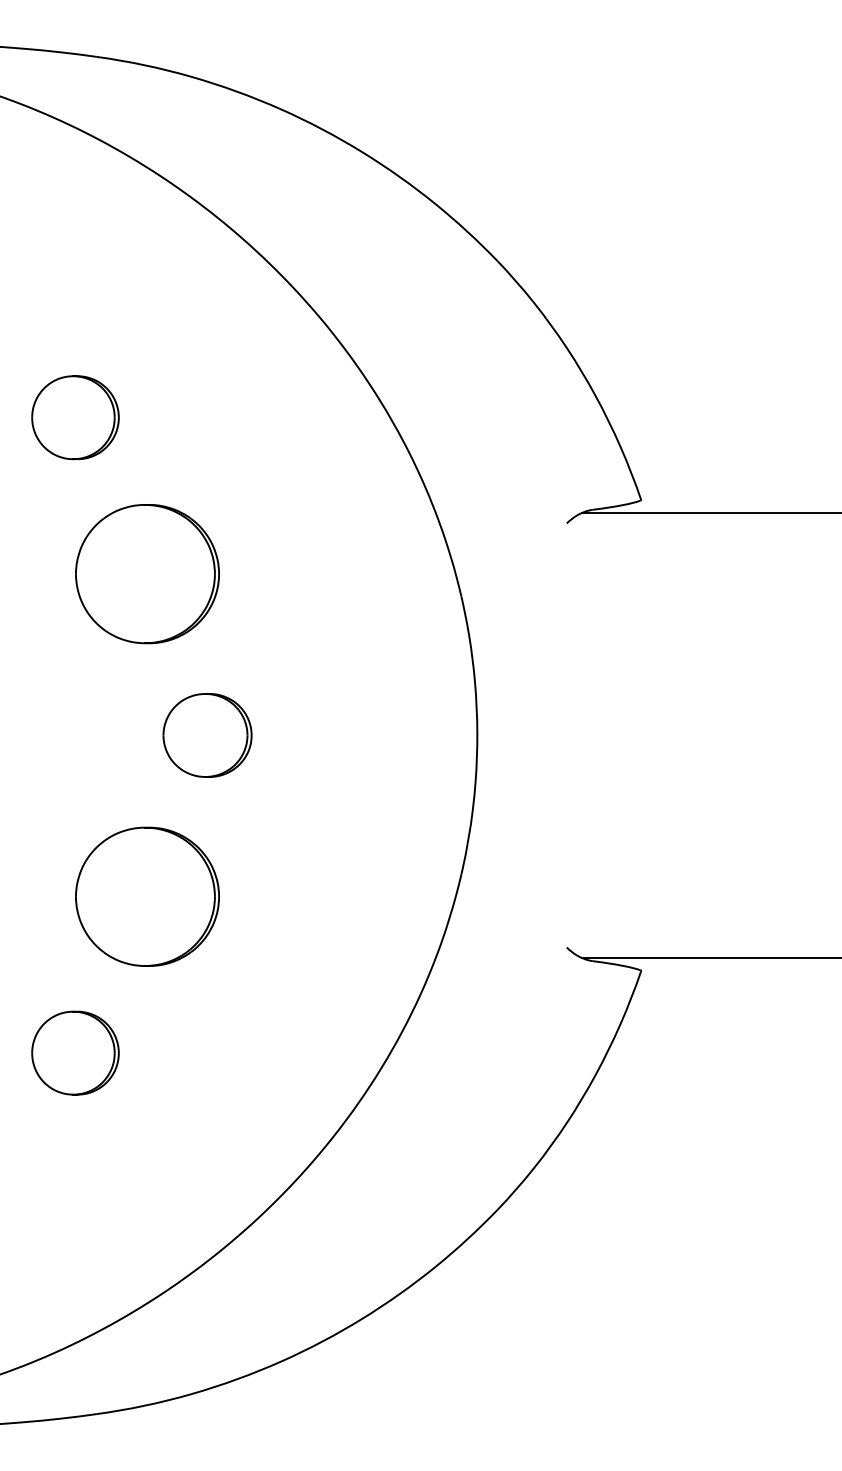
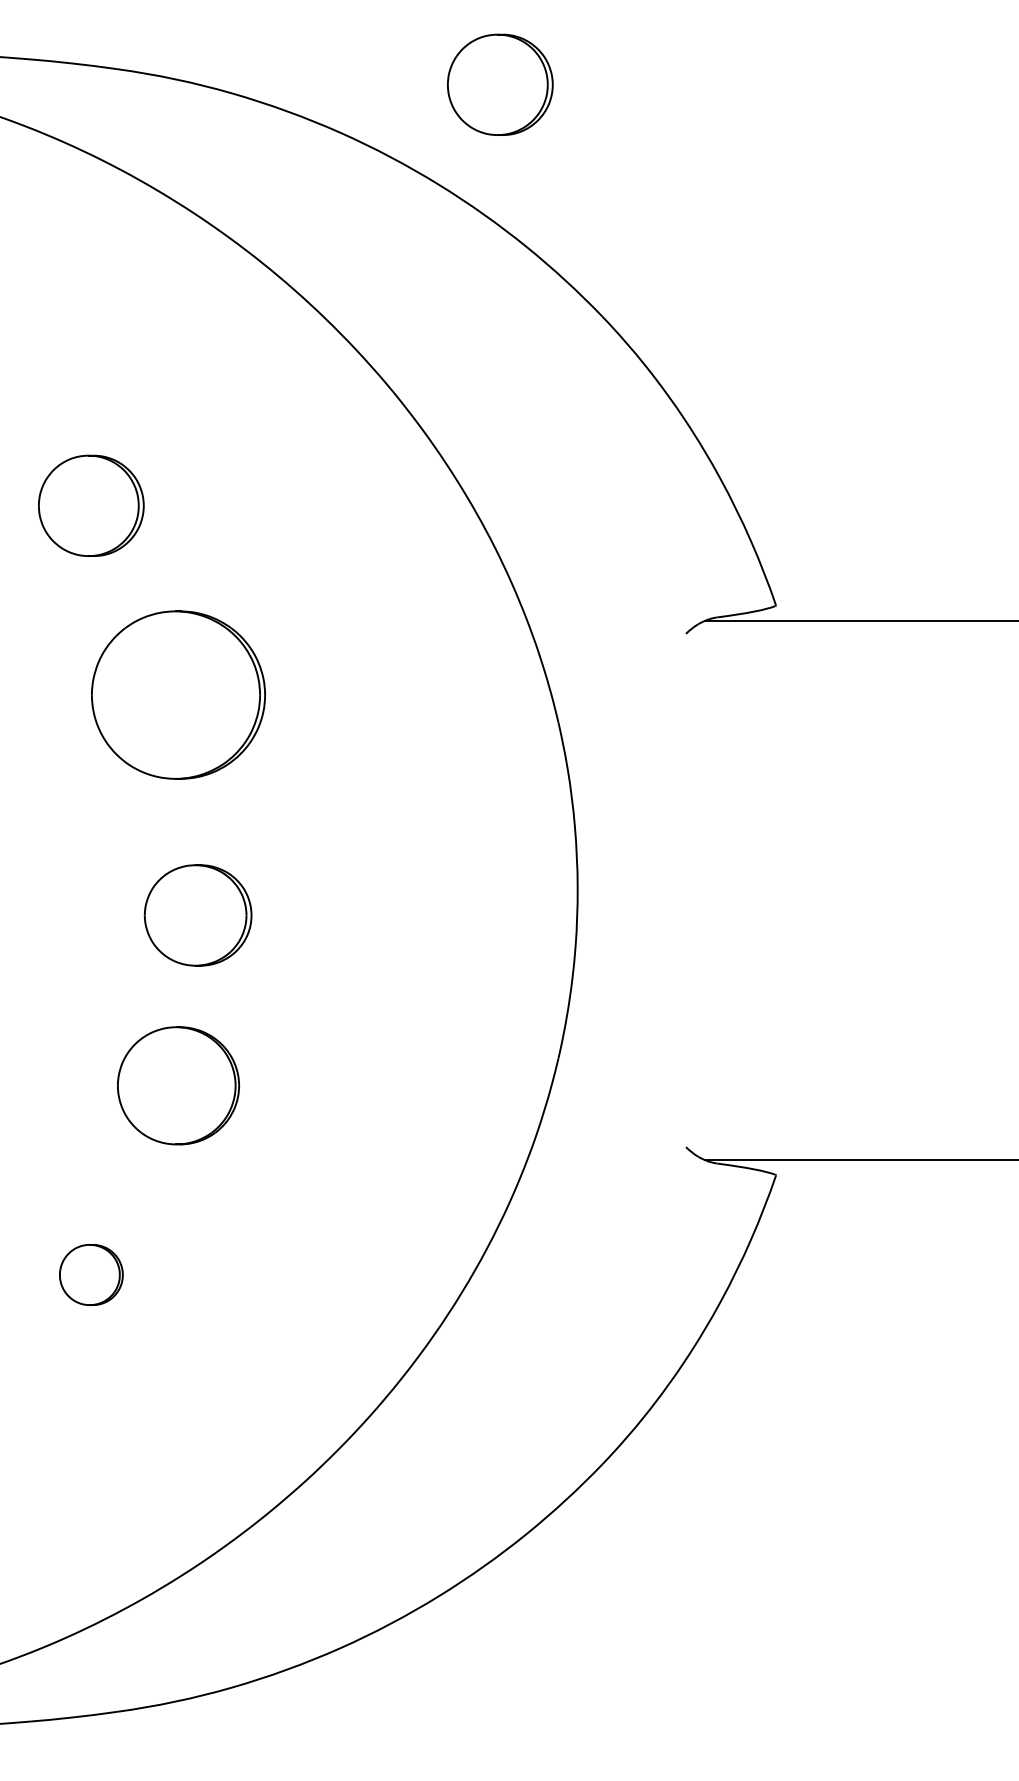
part: (413, 69) -> (500, 84), added
part: (207, 735) -> (197, 915), moved
part: (147, 896) -> (178, 1085), size x0.7
part: (75, 1052) -> (91, 1274), size x0.6

